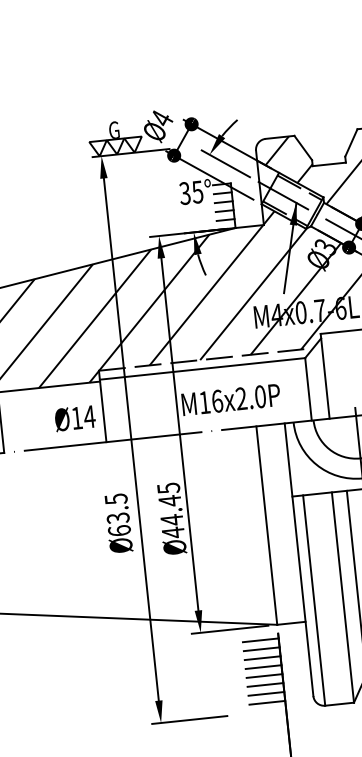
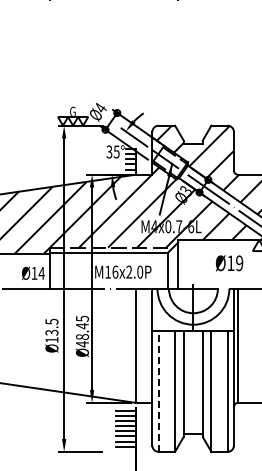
text: (171, 519) -> (82, 336), Ø44.45 -> Ø48.45
text: (118, 529) -> (51, 339), Ø63.5 -> Ø13.5
line: (313, 599) -> (158, 390), solid -> dashed

